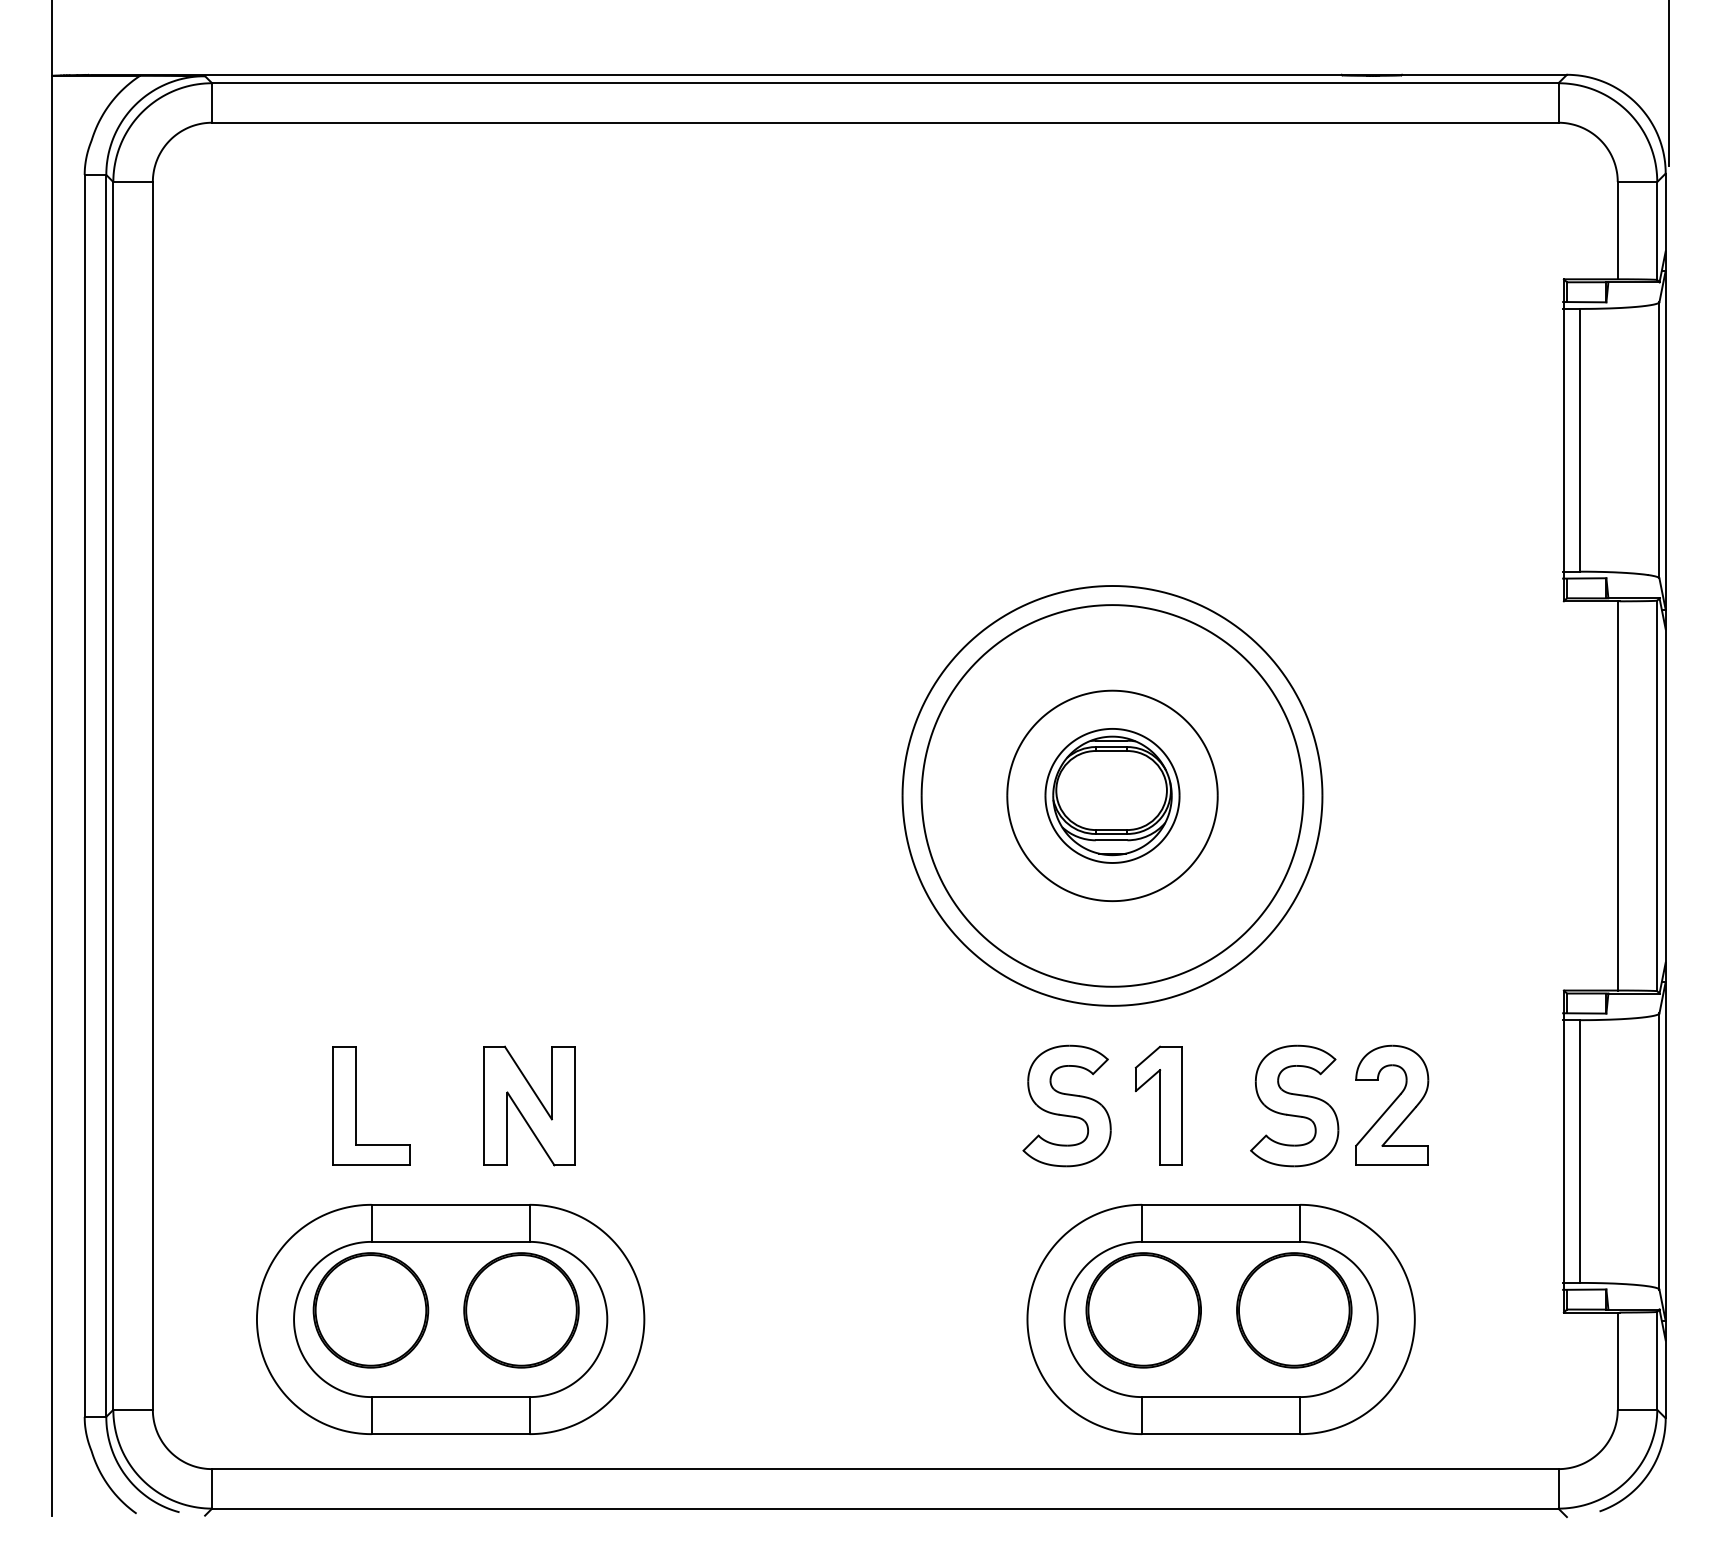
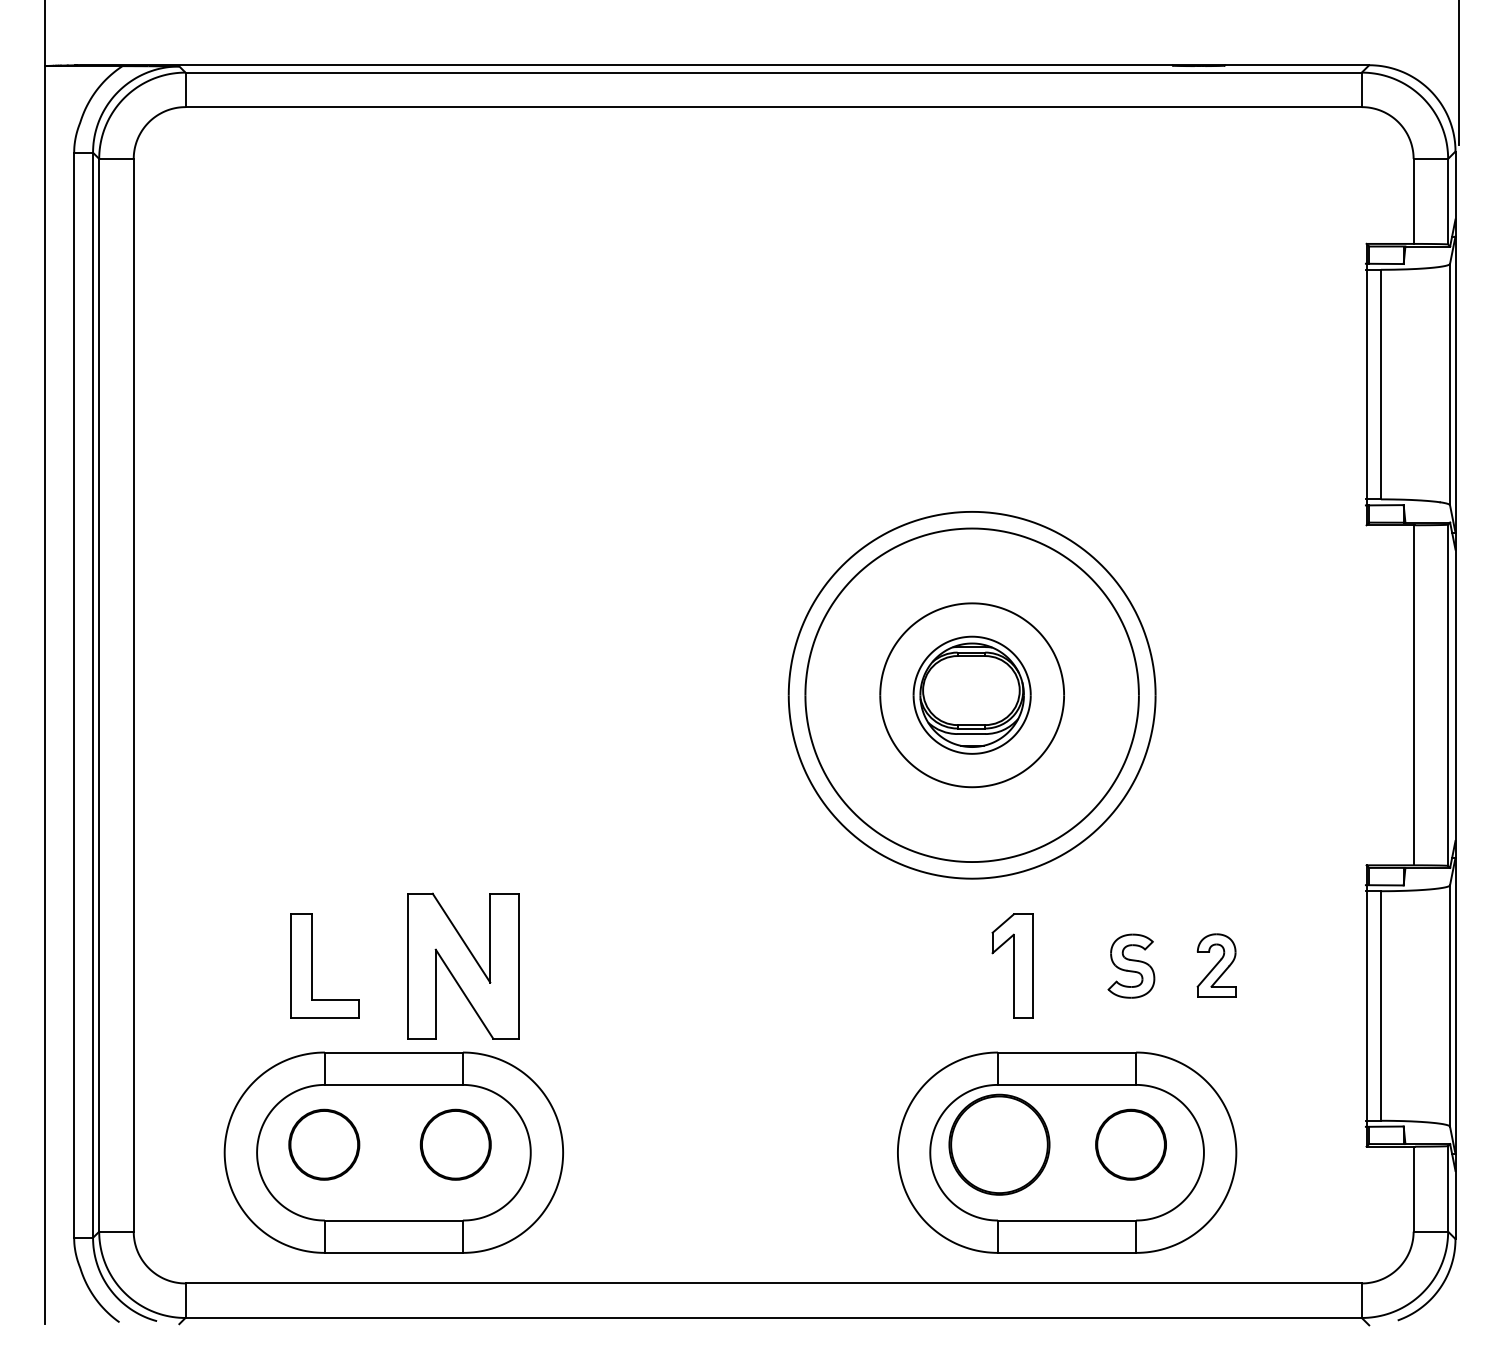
part: (1392, 1104) -> (1216, 964), size x0.6
part: (529, 1105) -> (462, 965), size x1.4
part: (1066, 1105) -> (931, 965), removed
part: (1294, 1105) -> (1131, 965), size x0.6
part: (370, 1310) -> (323, 1144), size x0.7
part: (521, 1310) -> (455, 1144), size x0.7
part: (1294, 1310) -> (1131, 1144), size x0.7

